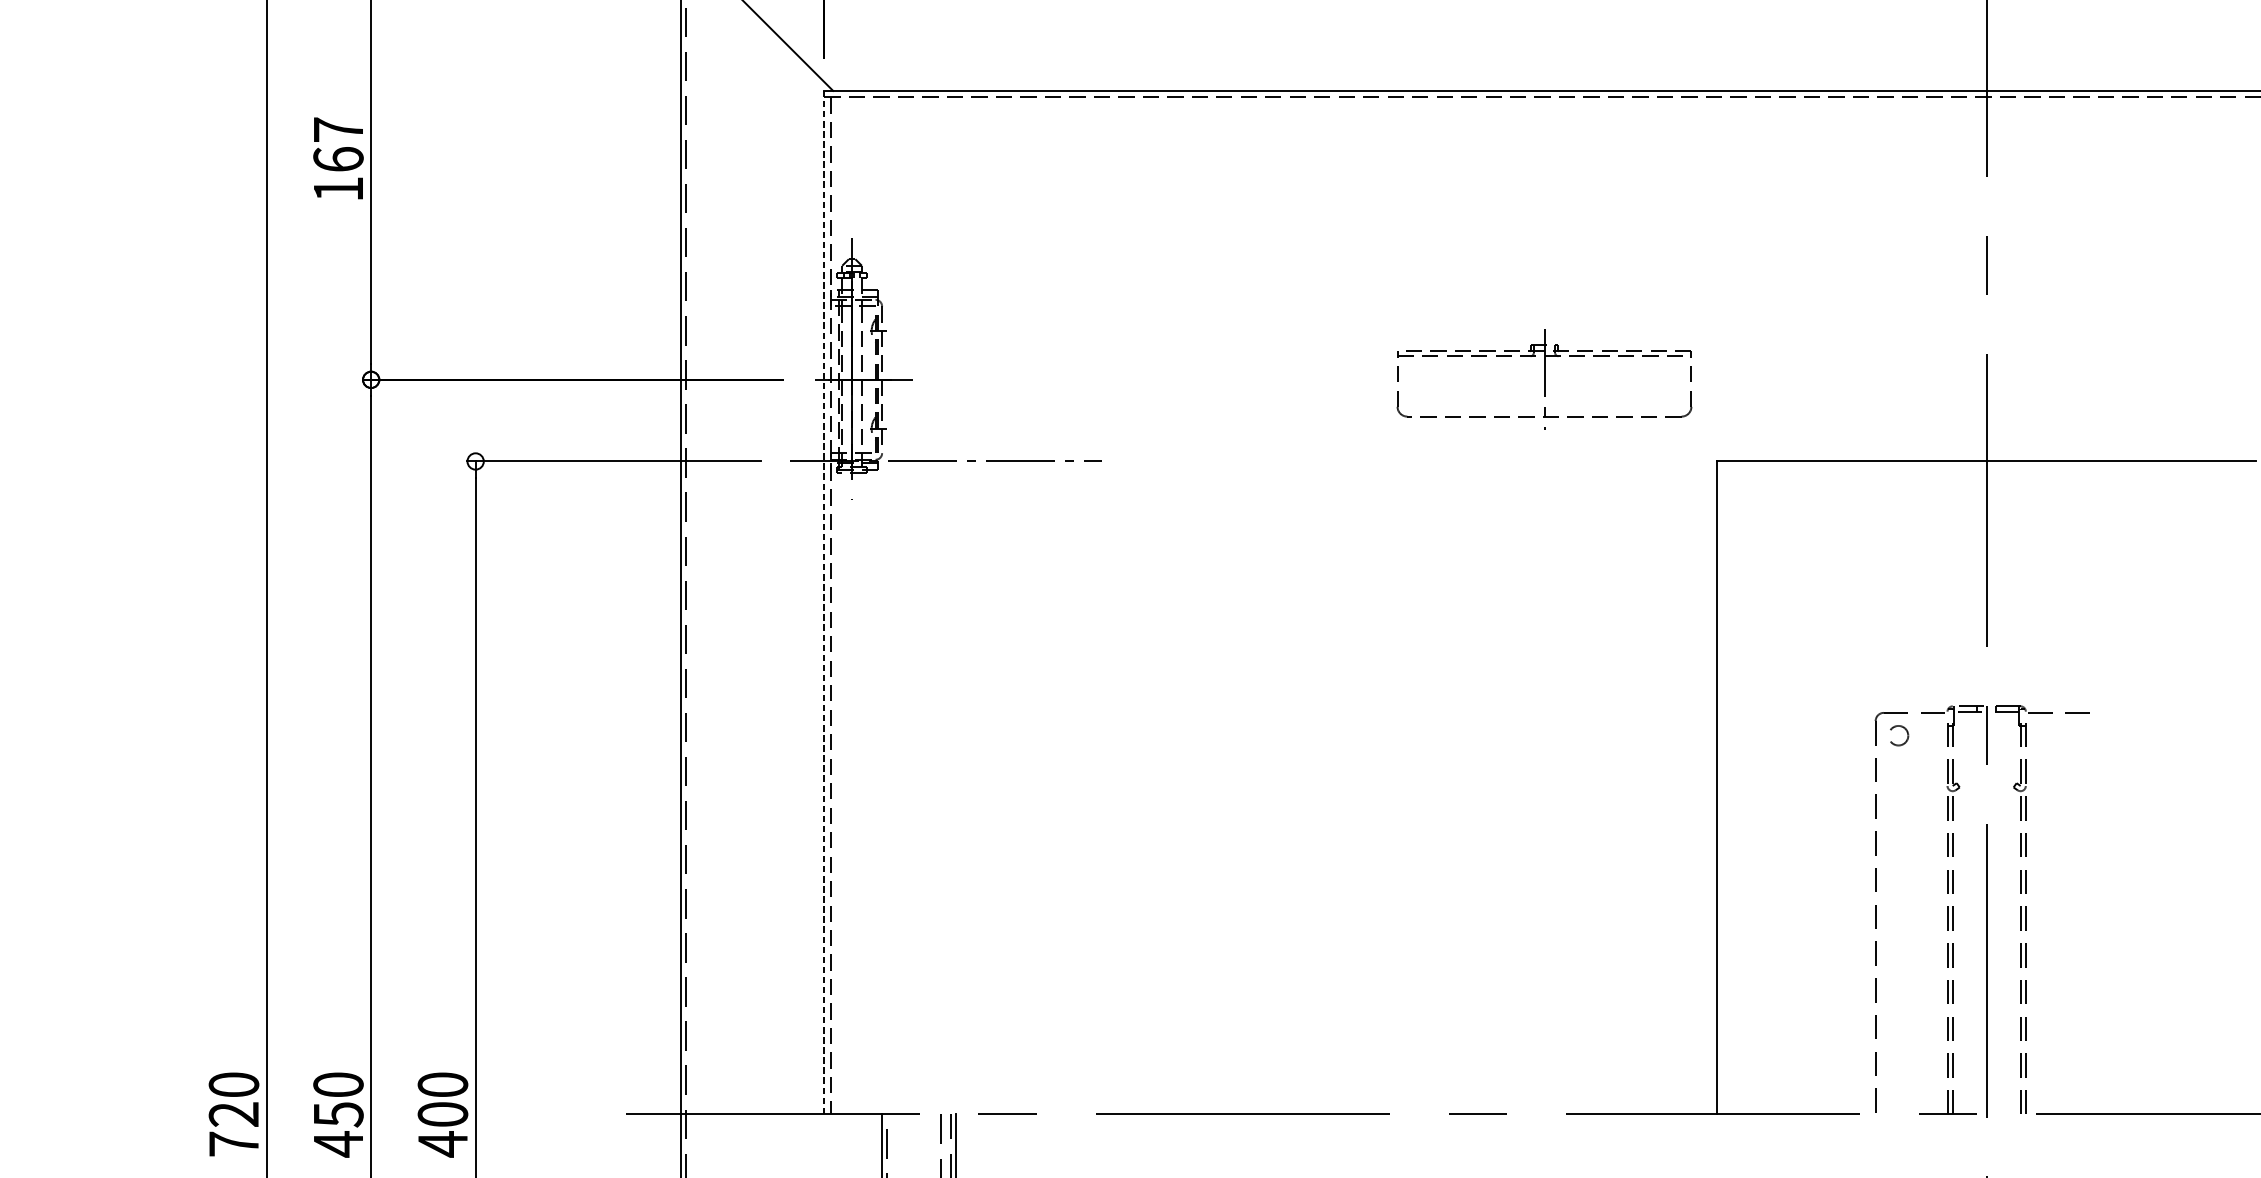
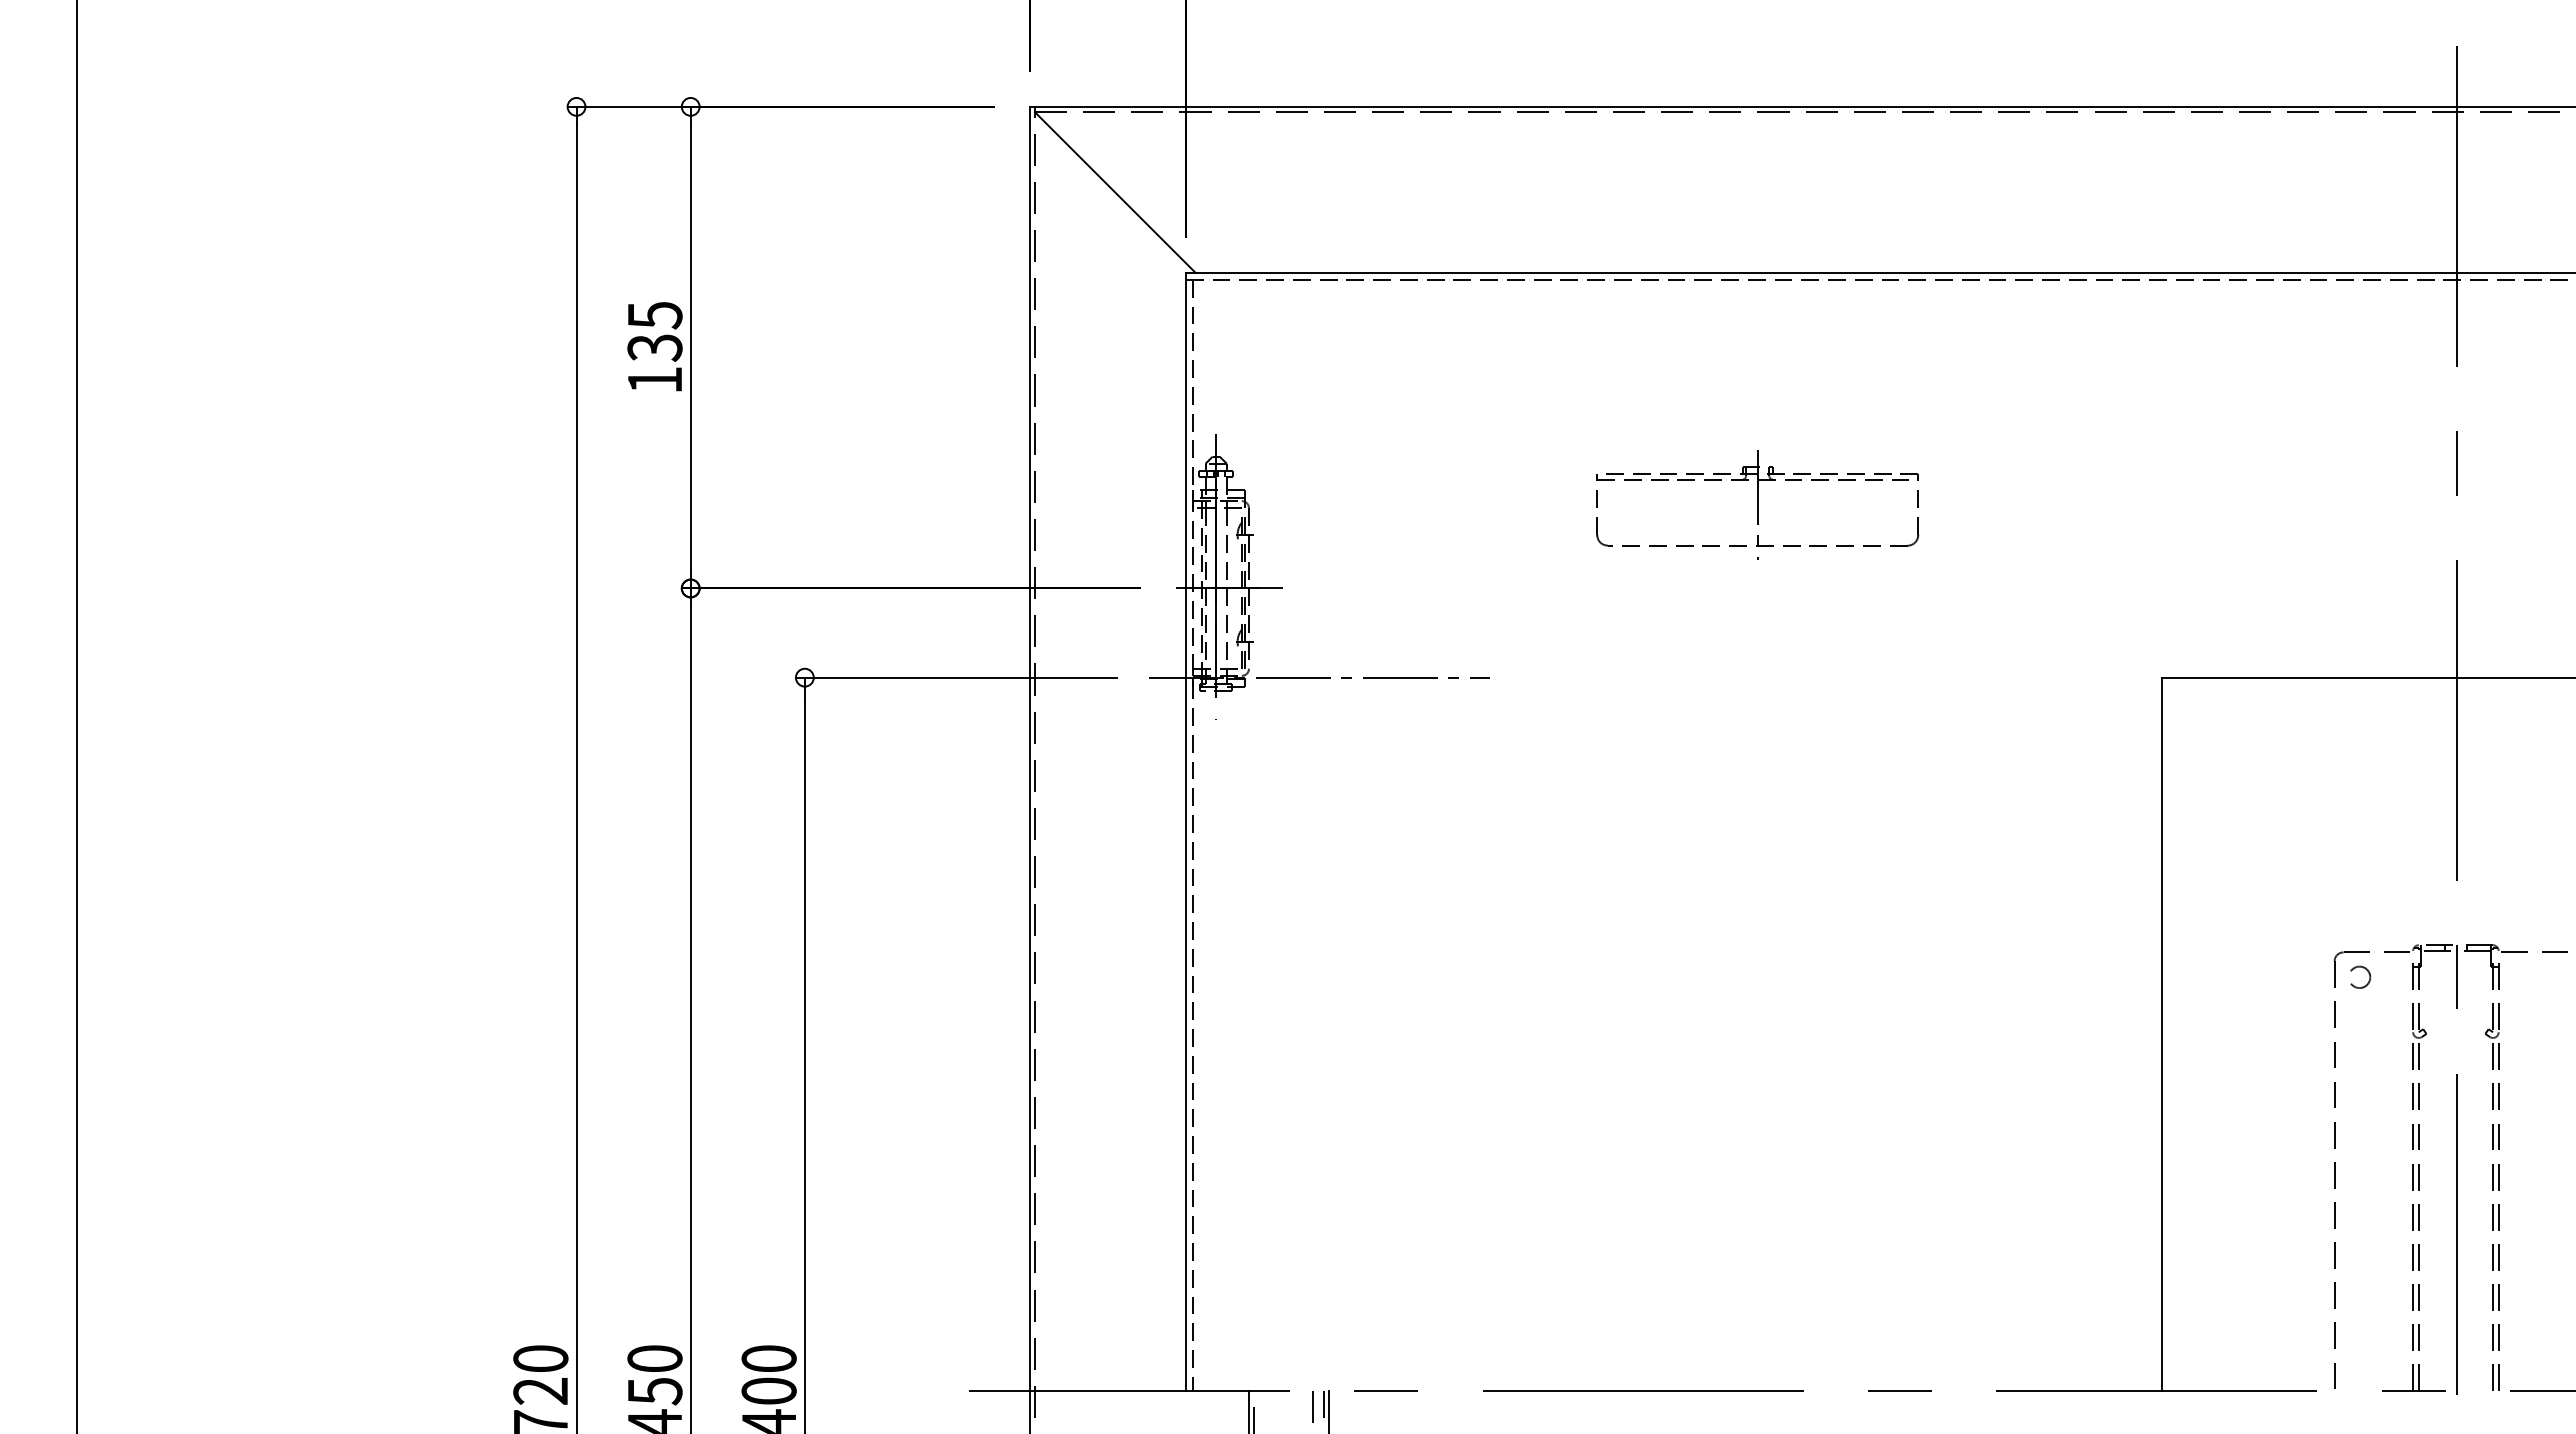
text: (338, 144) -> (654, 331), 167 -> 135
part: (1544, 378) -> (1757, 504), moved
line: (823, 603) -> (1185, 832), dashed -> solid

